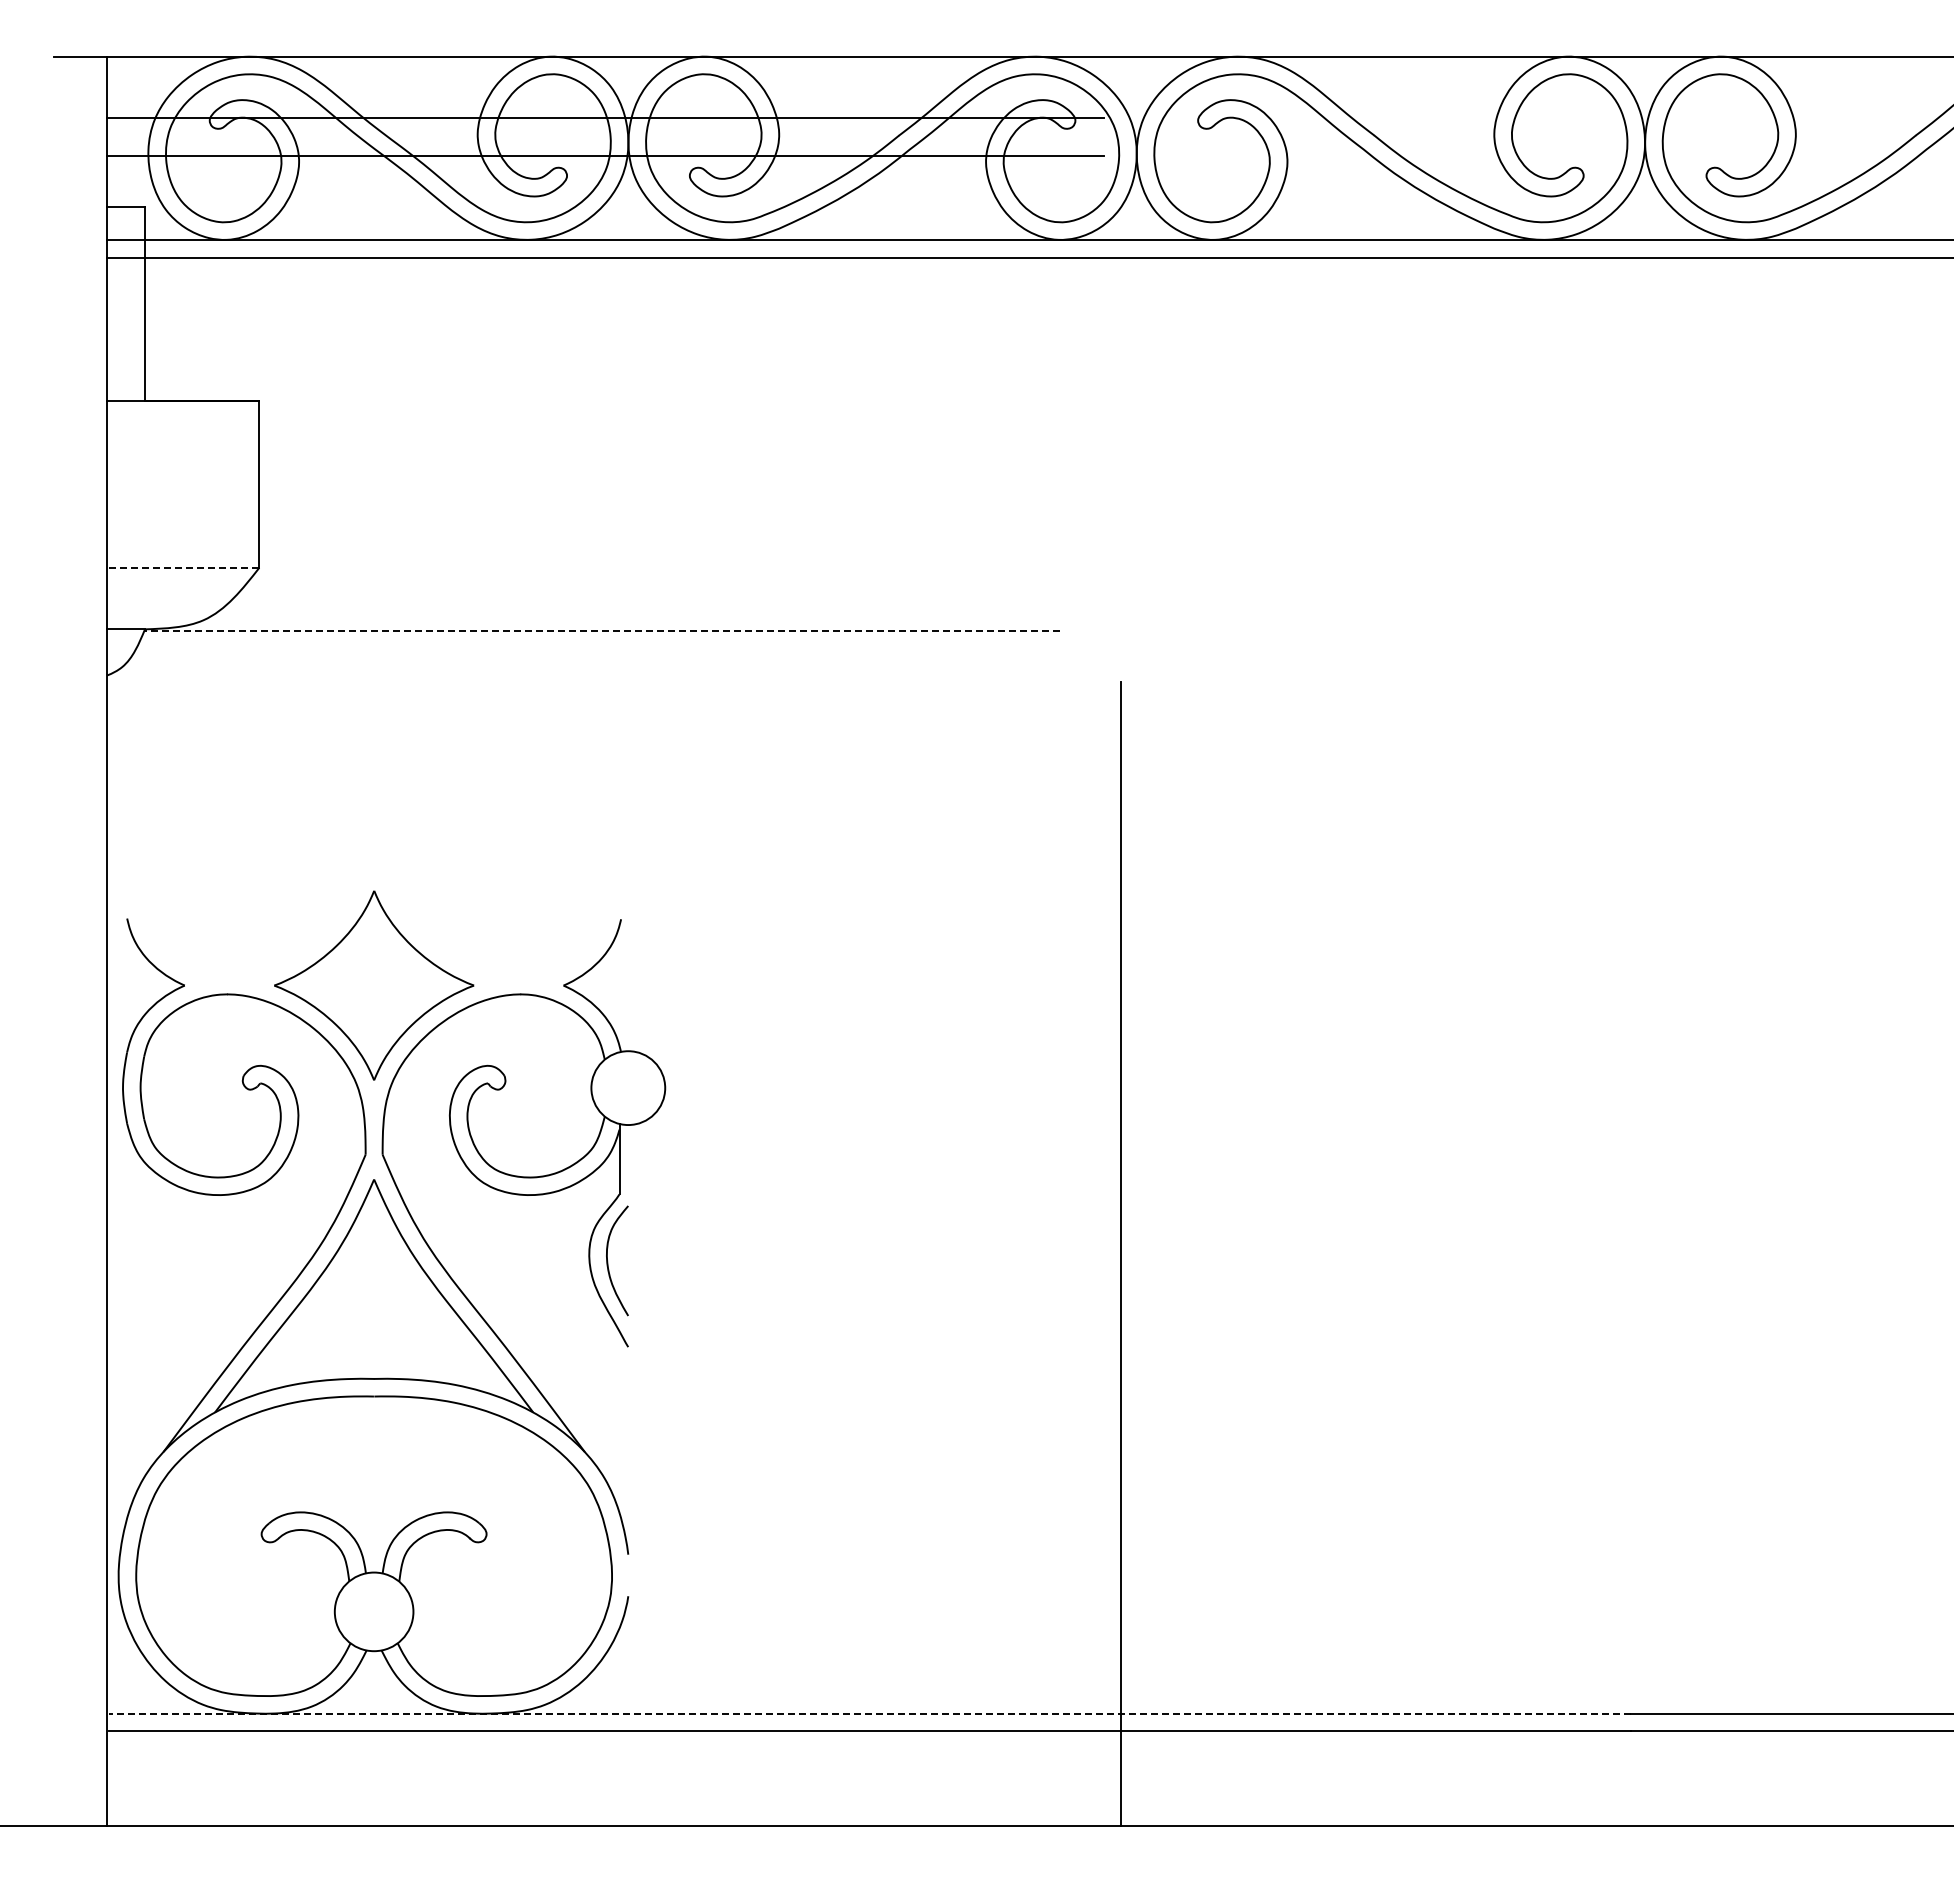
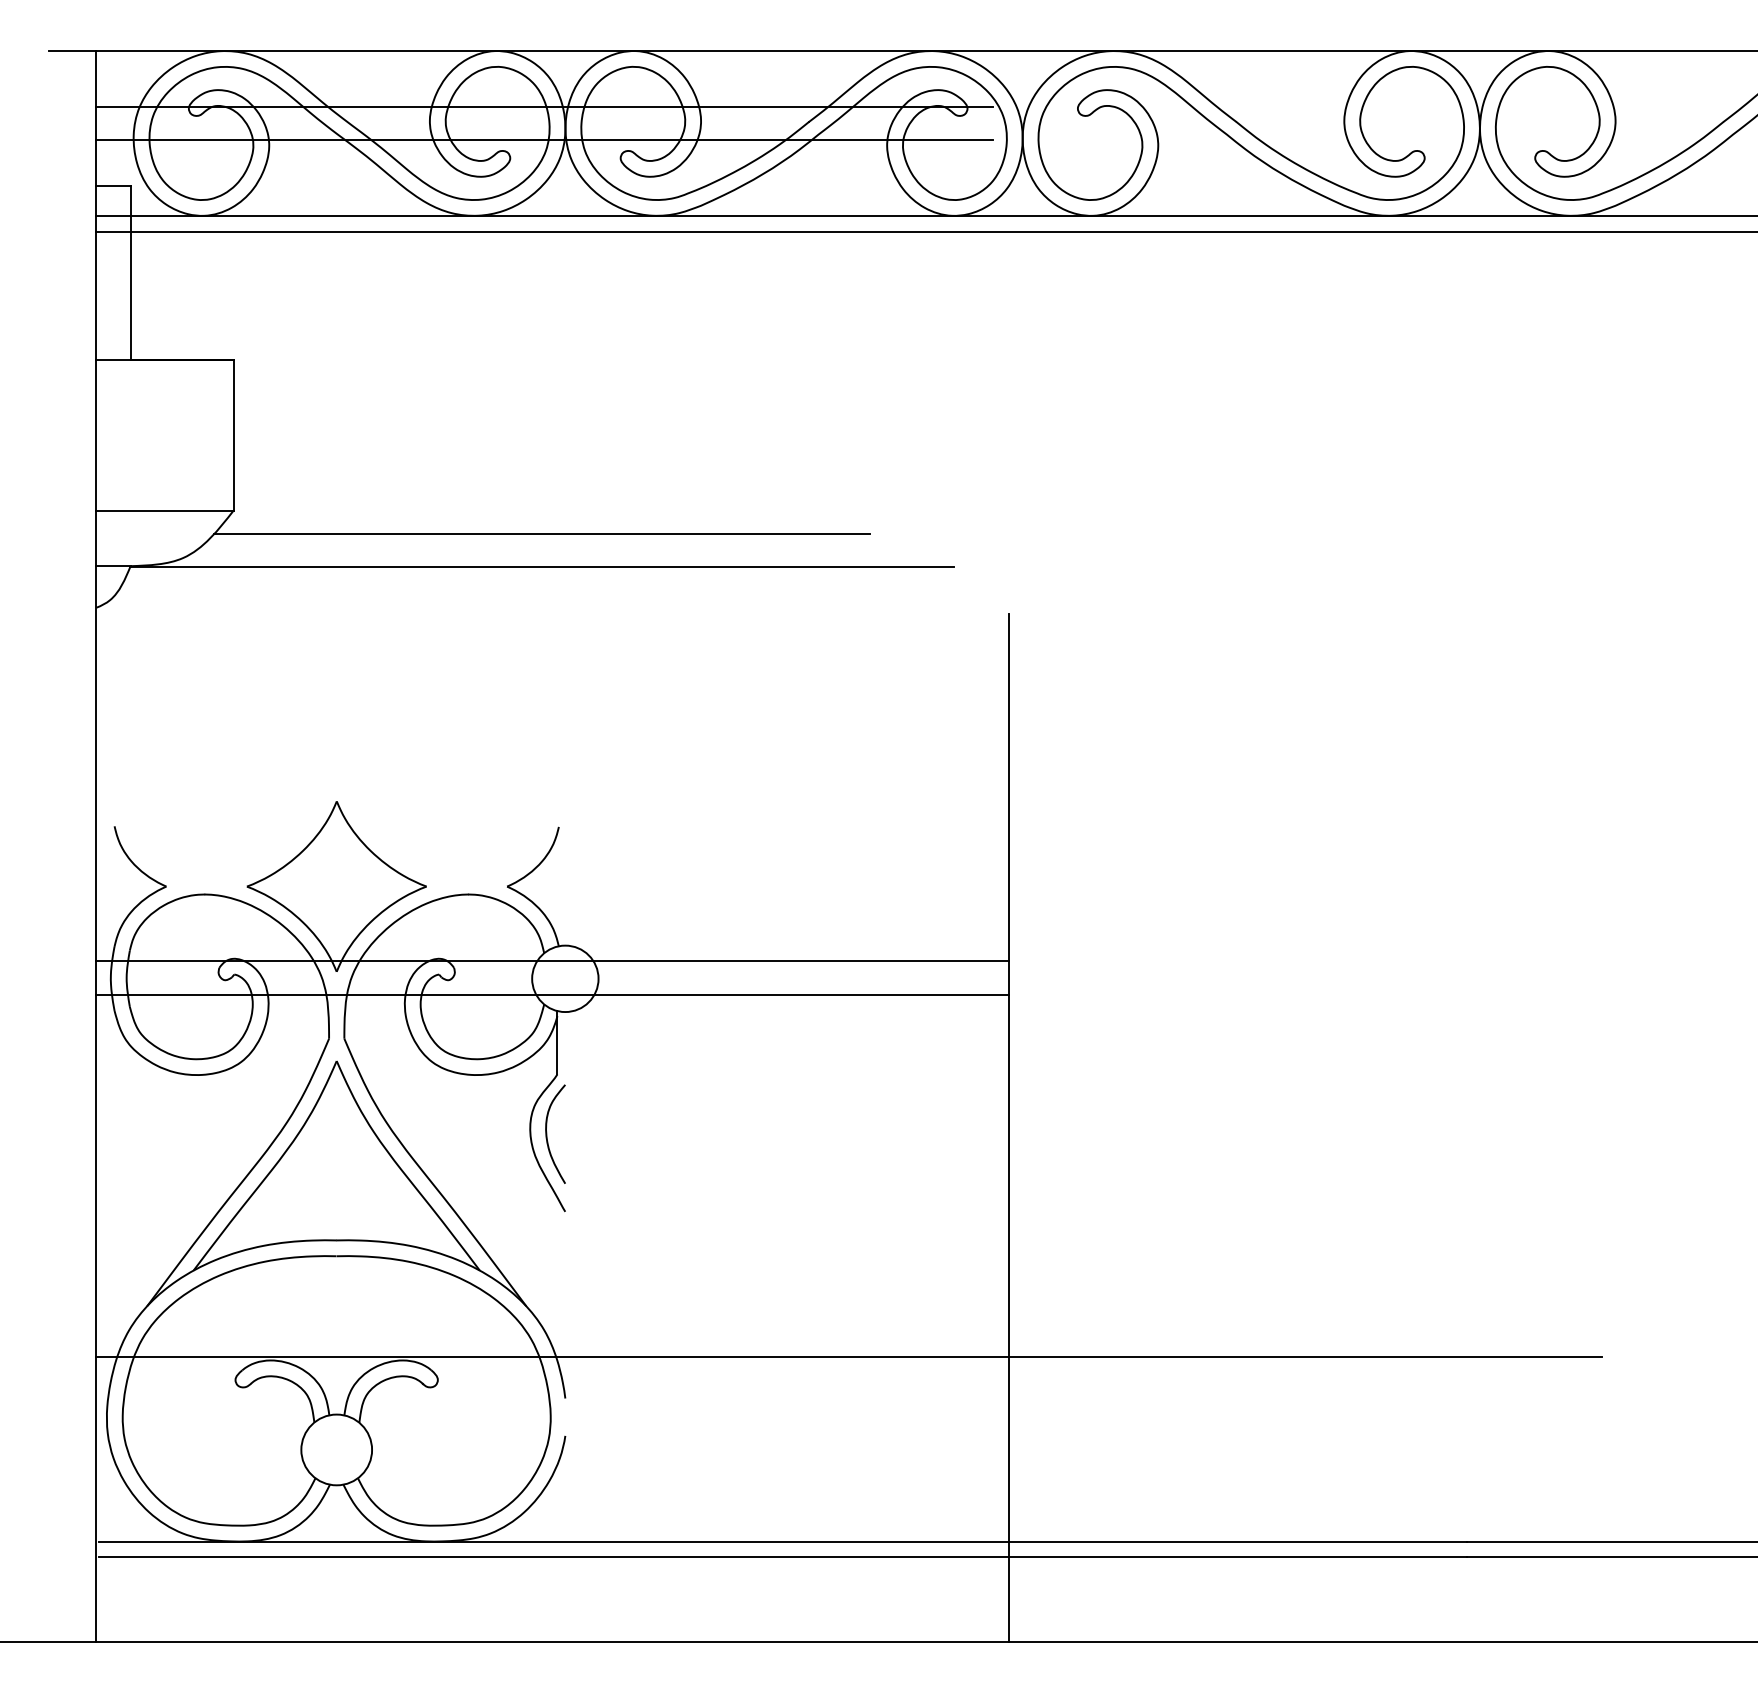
line: (182, 567) -> (164, 510), dashed -> solid
line: (602, 593) -> (542, 533), added
line: (602, 630) -> (542, 567), dashed -> solid
line: (613, 1068) -> (552, 961), added
line: (613, 1105) -> (552, 994), added
line: (943, 1509) -> (848, 1357), added
line: (870, 1713) -> (783, 1541), dashed -> solid

